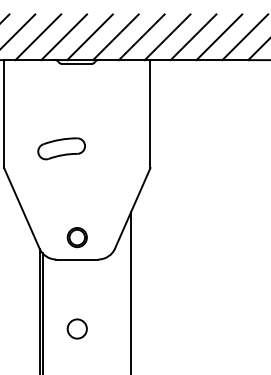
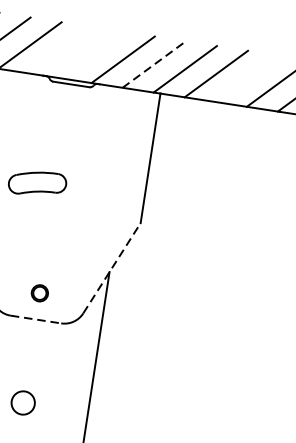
line: (142, 36) -> (155, 63), solid -> dashed
line: (64, 37) -> (61, 50), removed
line: (89, 37) -> (91, 55), removed
line: (219, 37) -> (247, 79), removed
line: (132, 208) -> (111, 268), solid -> dashed
part: (76, 237) -> (39, 292), size x0.7
line: (77, 259) -> (36, 319), solid -> dashed

